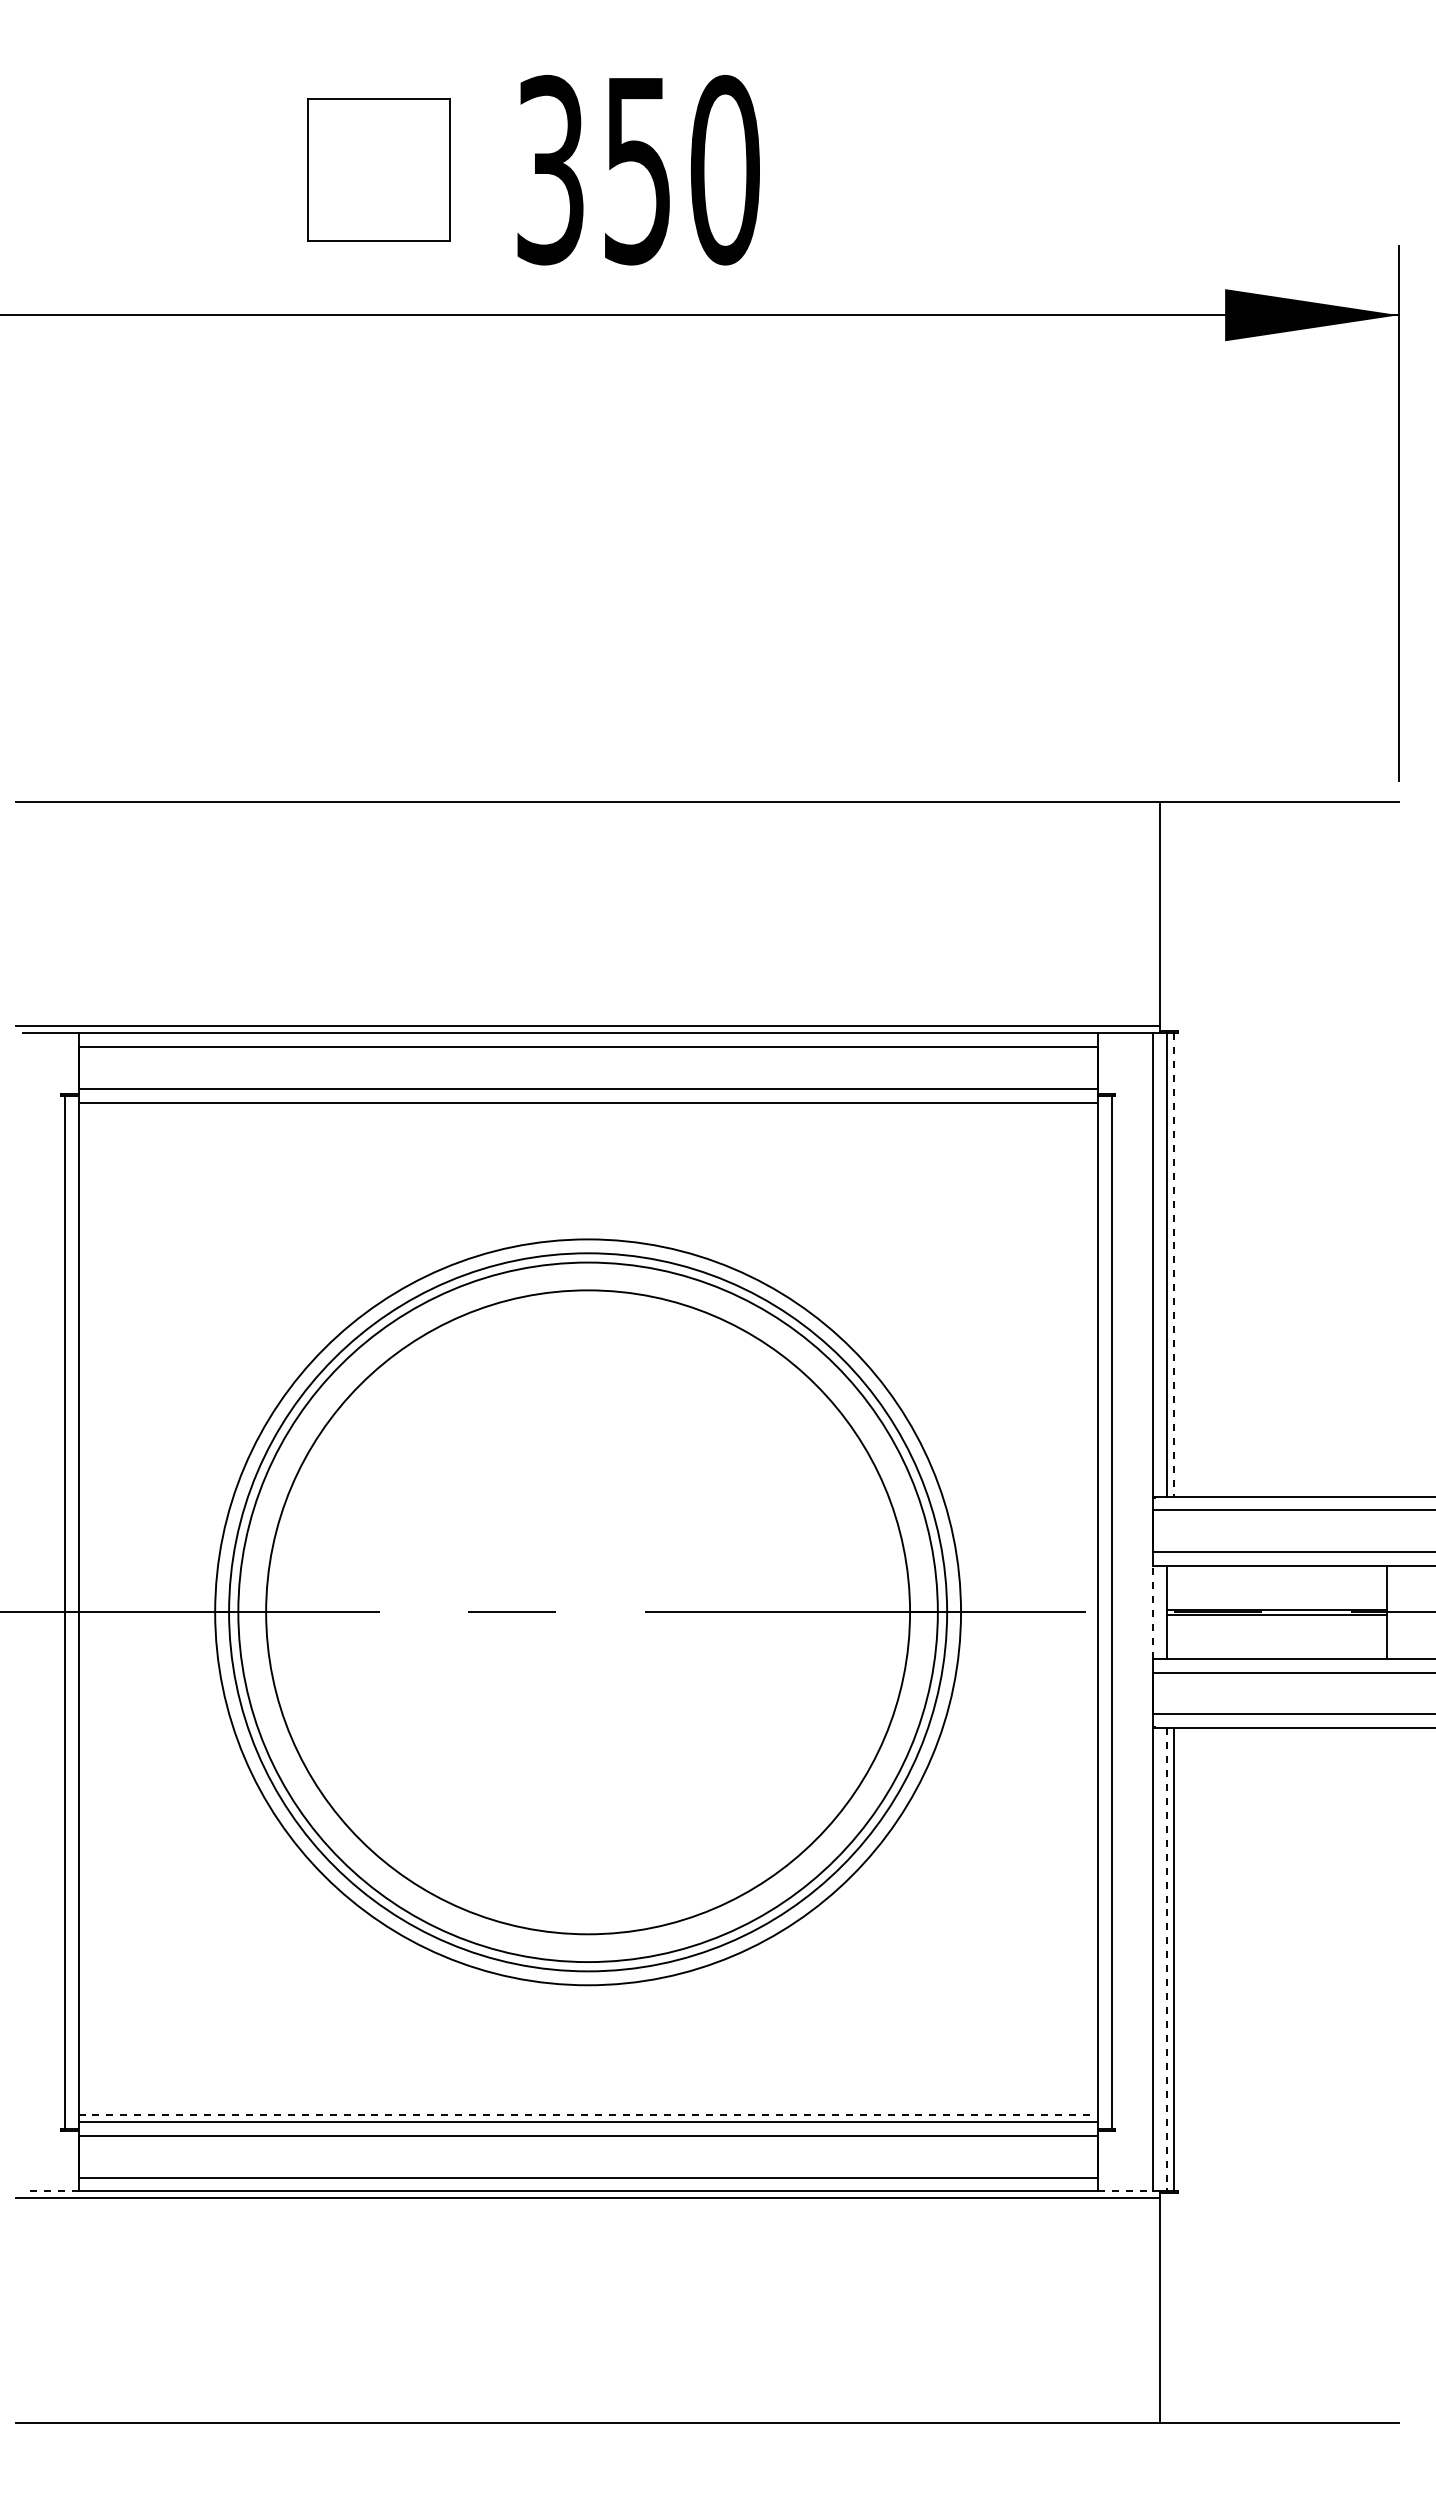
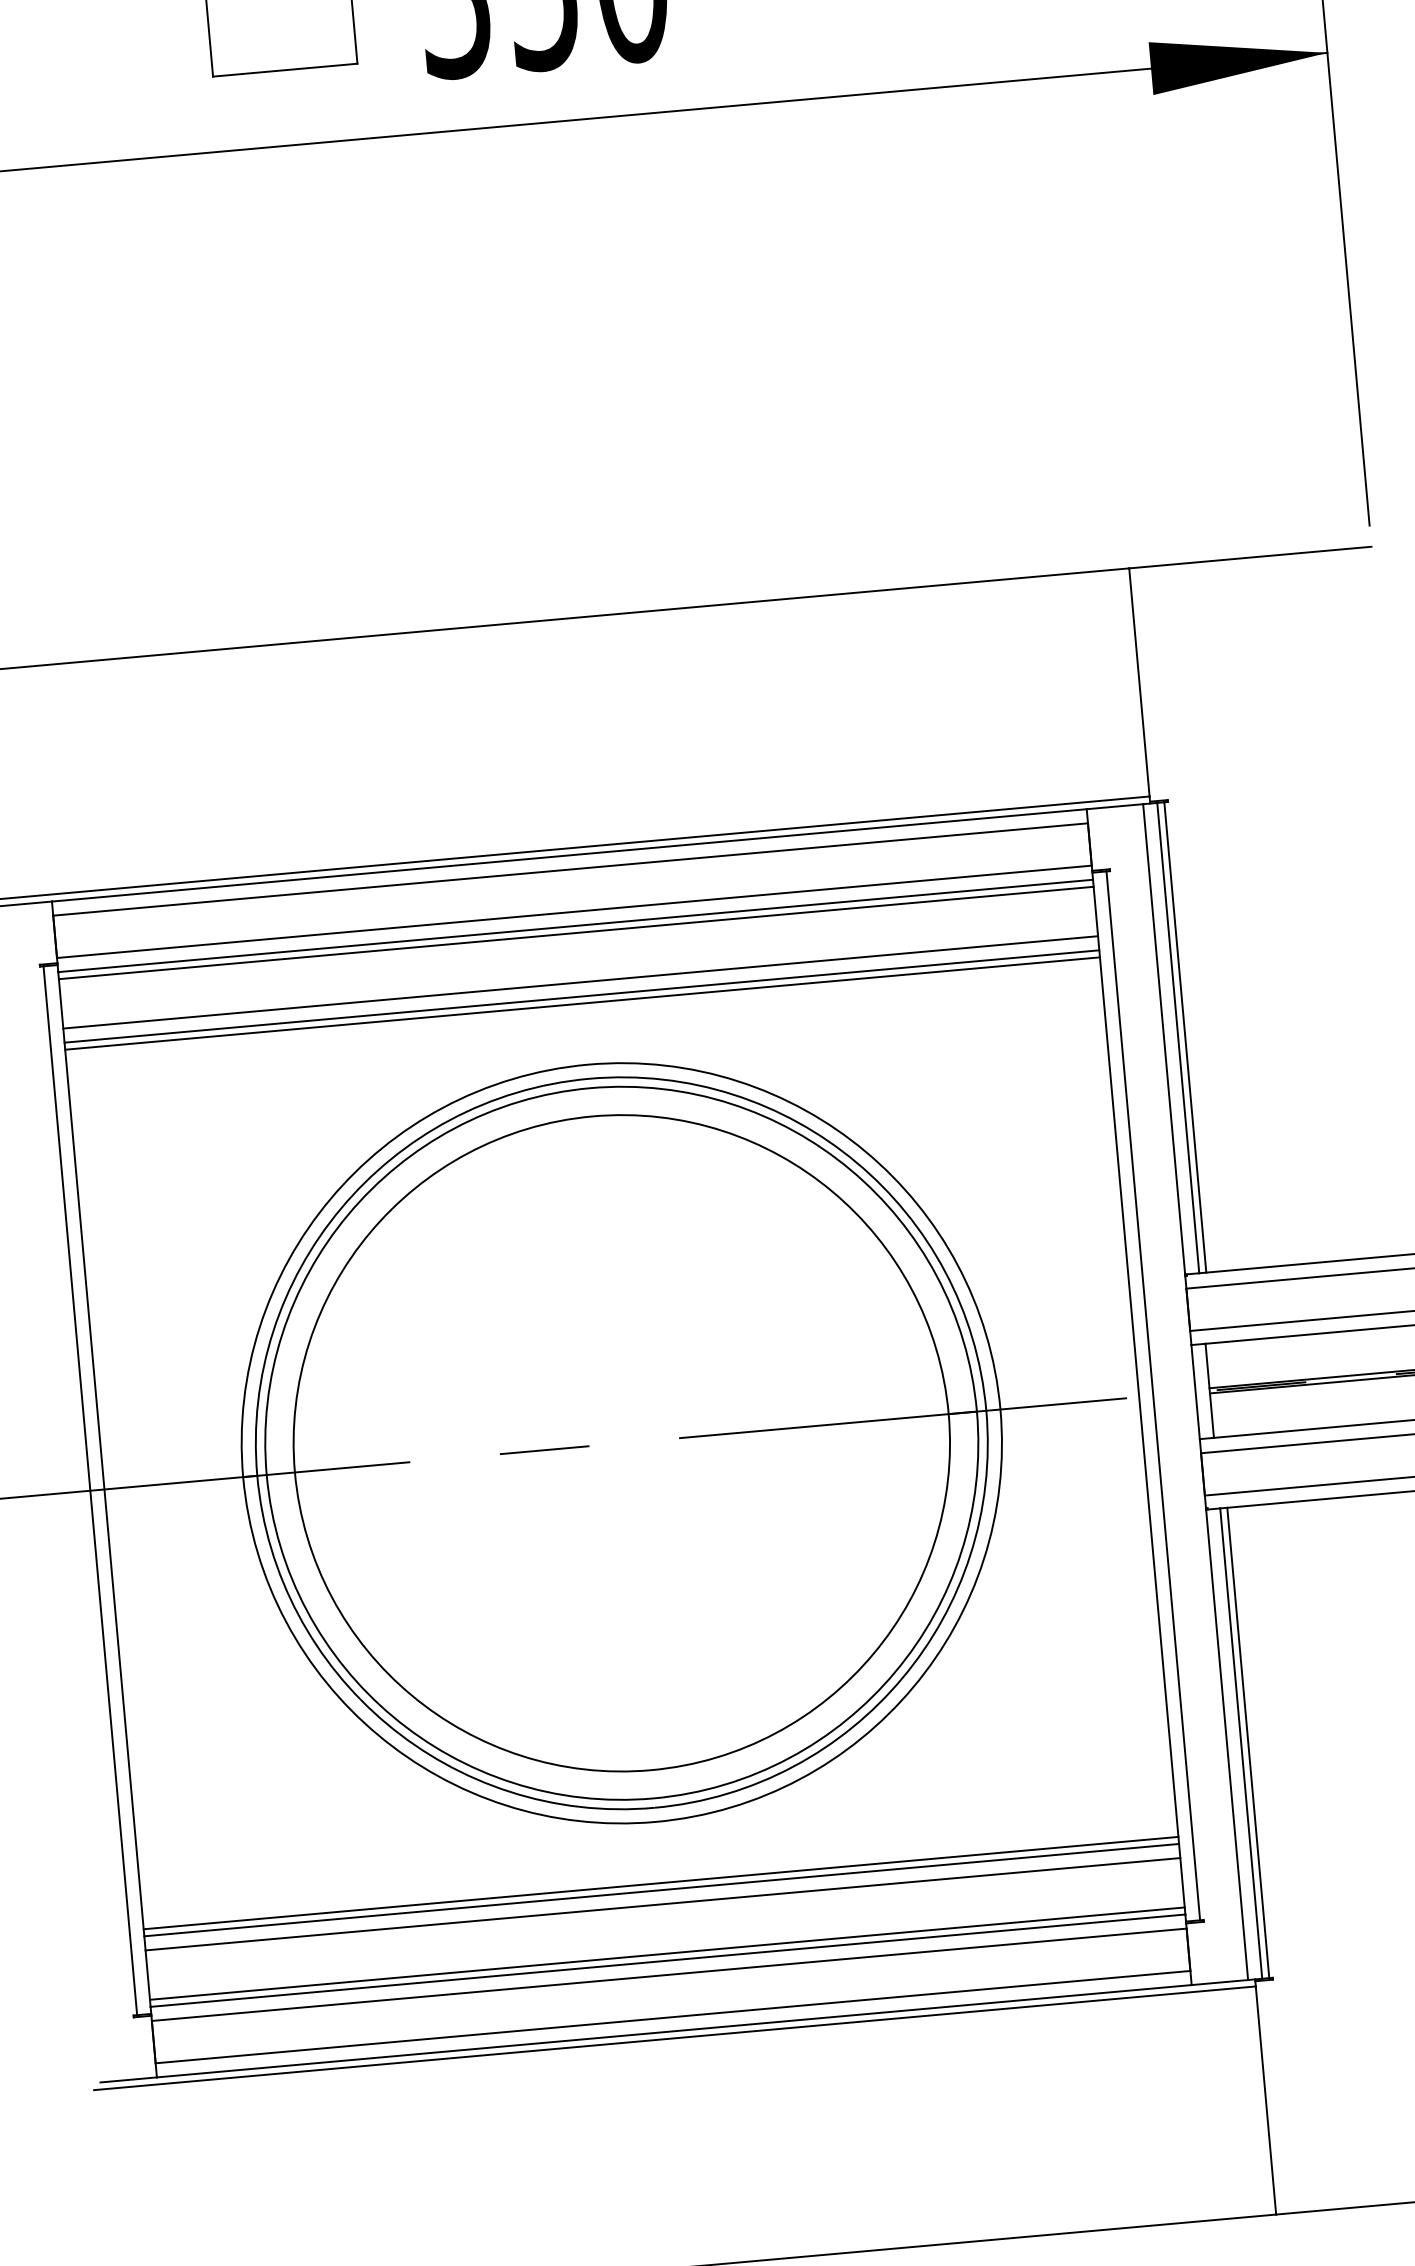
line: (587, 1109) -> (575, 932), added
line: (587, 1158) -> (580, 982), added
line: (587, 1172) -> (581, 996), added
line: (587, 1179) -> (581, 1003), added
line: (1174, 1264) -> (1185, 1037), dashed -> solid
line: (1153, 1611) -> (1195, 1391), dashed -> solid
line: (1167, 1959) -> (1241, 1743), dashed -> solid
line: (587, 2045) -> (660, 1883), added
line: (587, 2052) -> (661, 1890), added
line: (587, 2066) -> (662, 1904), added
line: (588, 2114) -> (667, 1953), dashed -> solid
line: (50, 2191) -> (128, 2080), dashed -> solid
line: (1125, 2191) -> (1219, 1982), dashed -> solid

